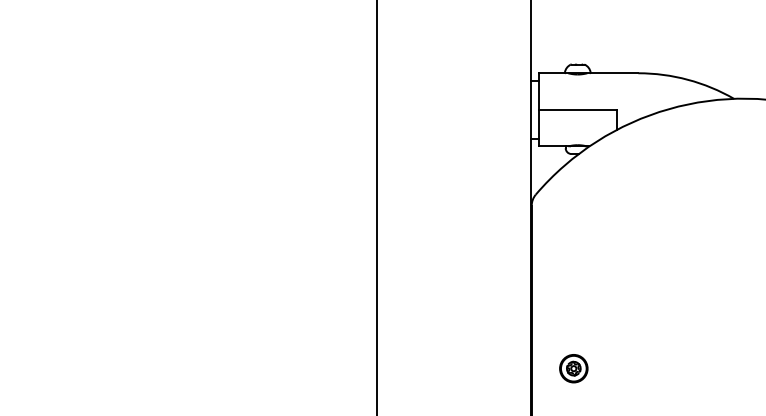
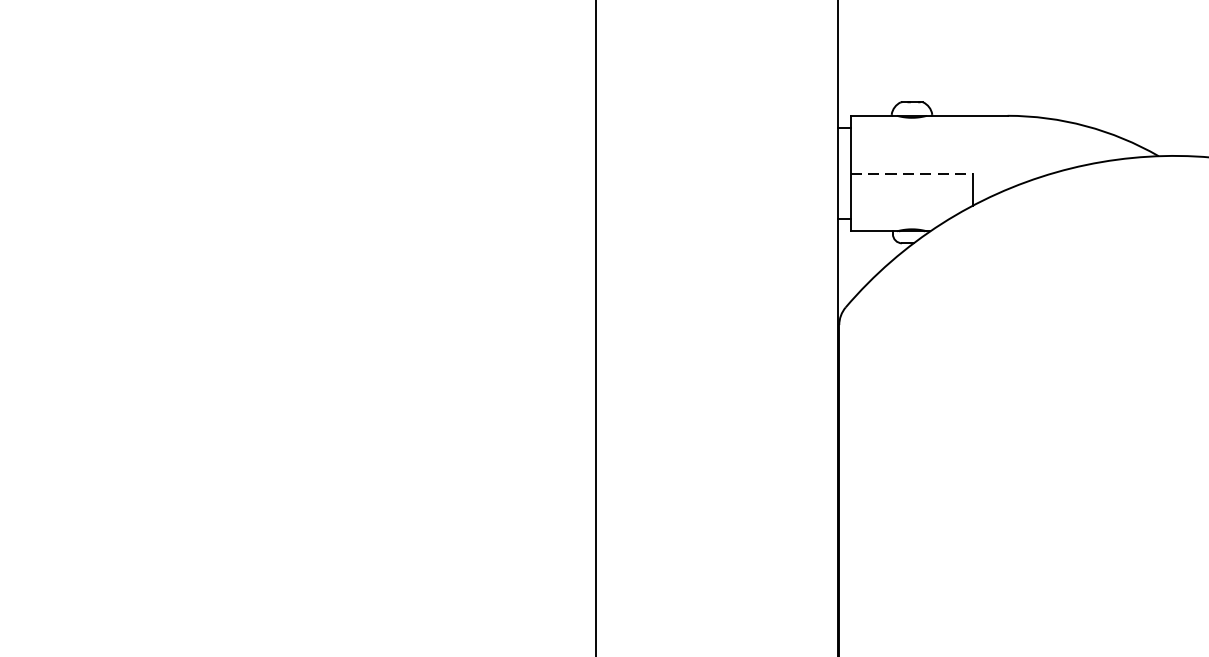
line: (577, 109) -> (911, 173), solid -> dashed
part: (573, 368) -> (905, 581), removed

